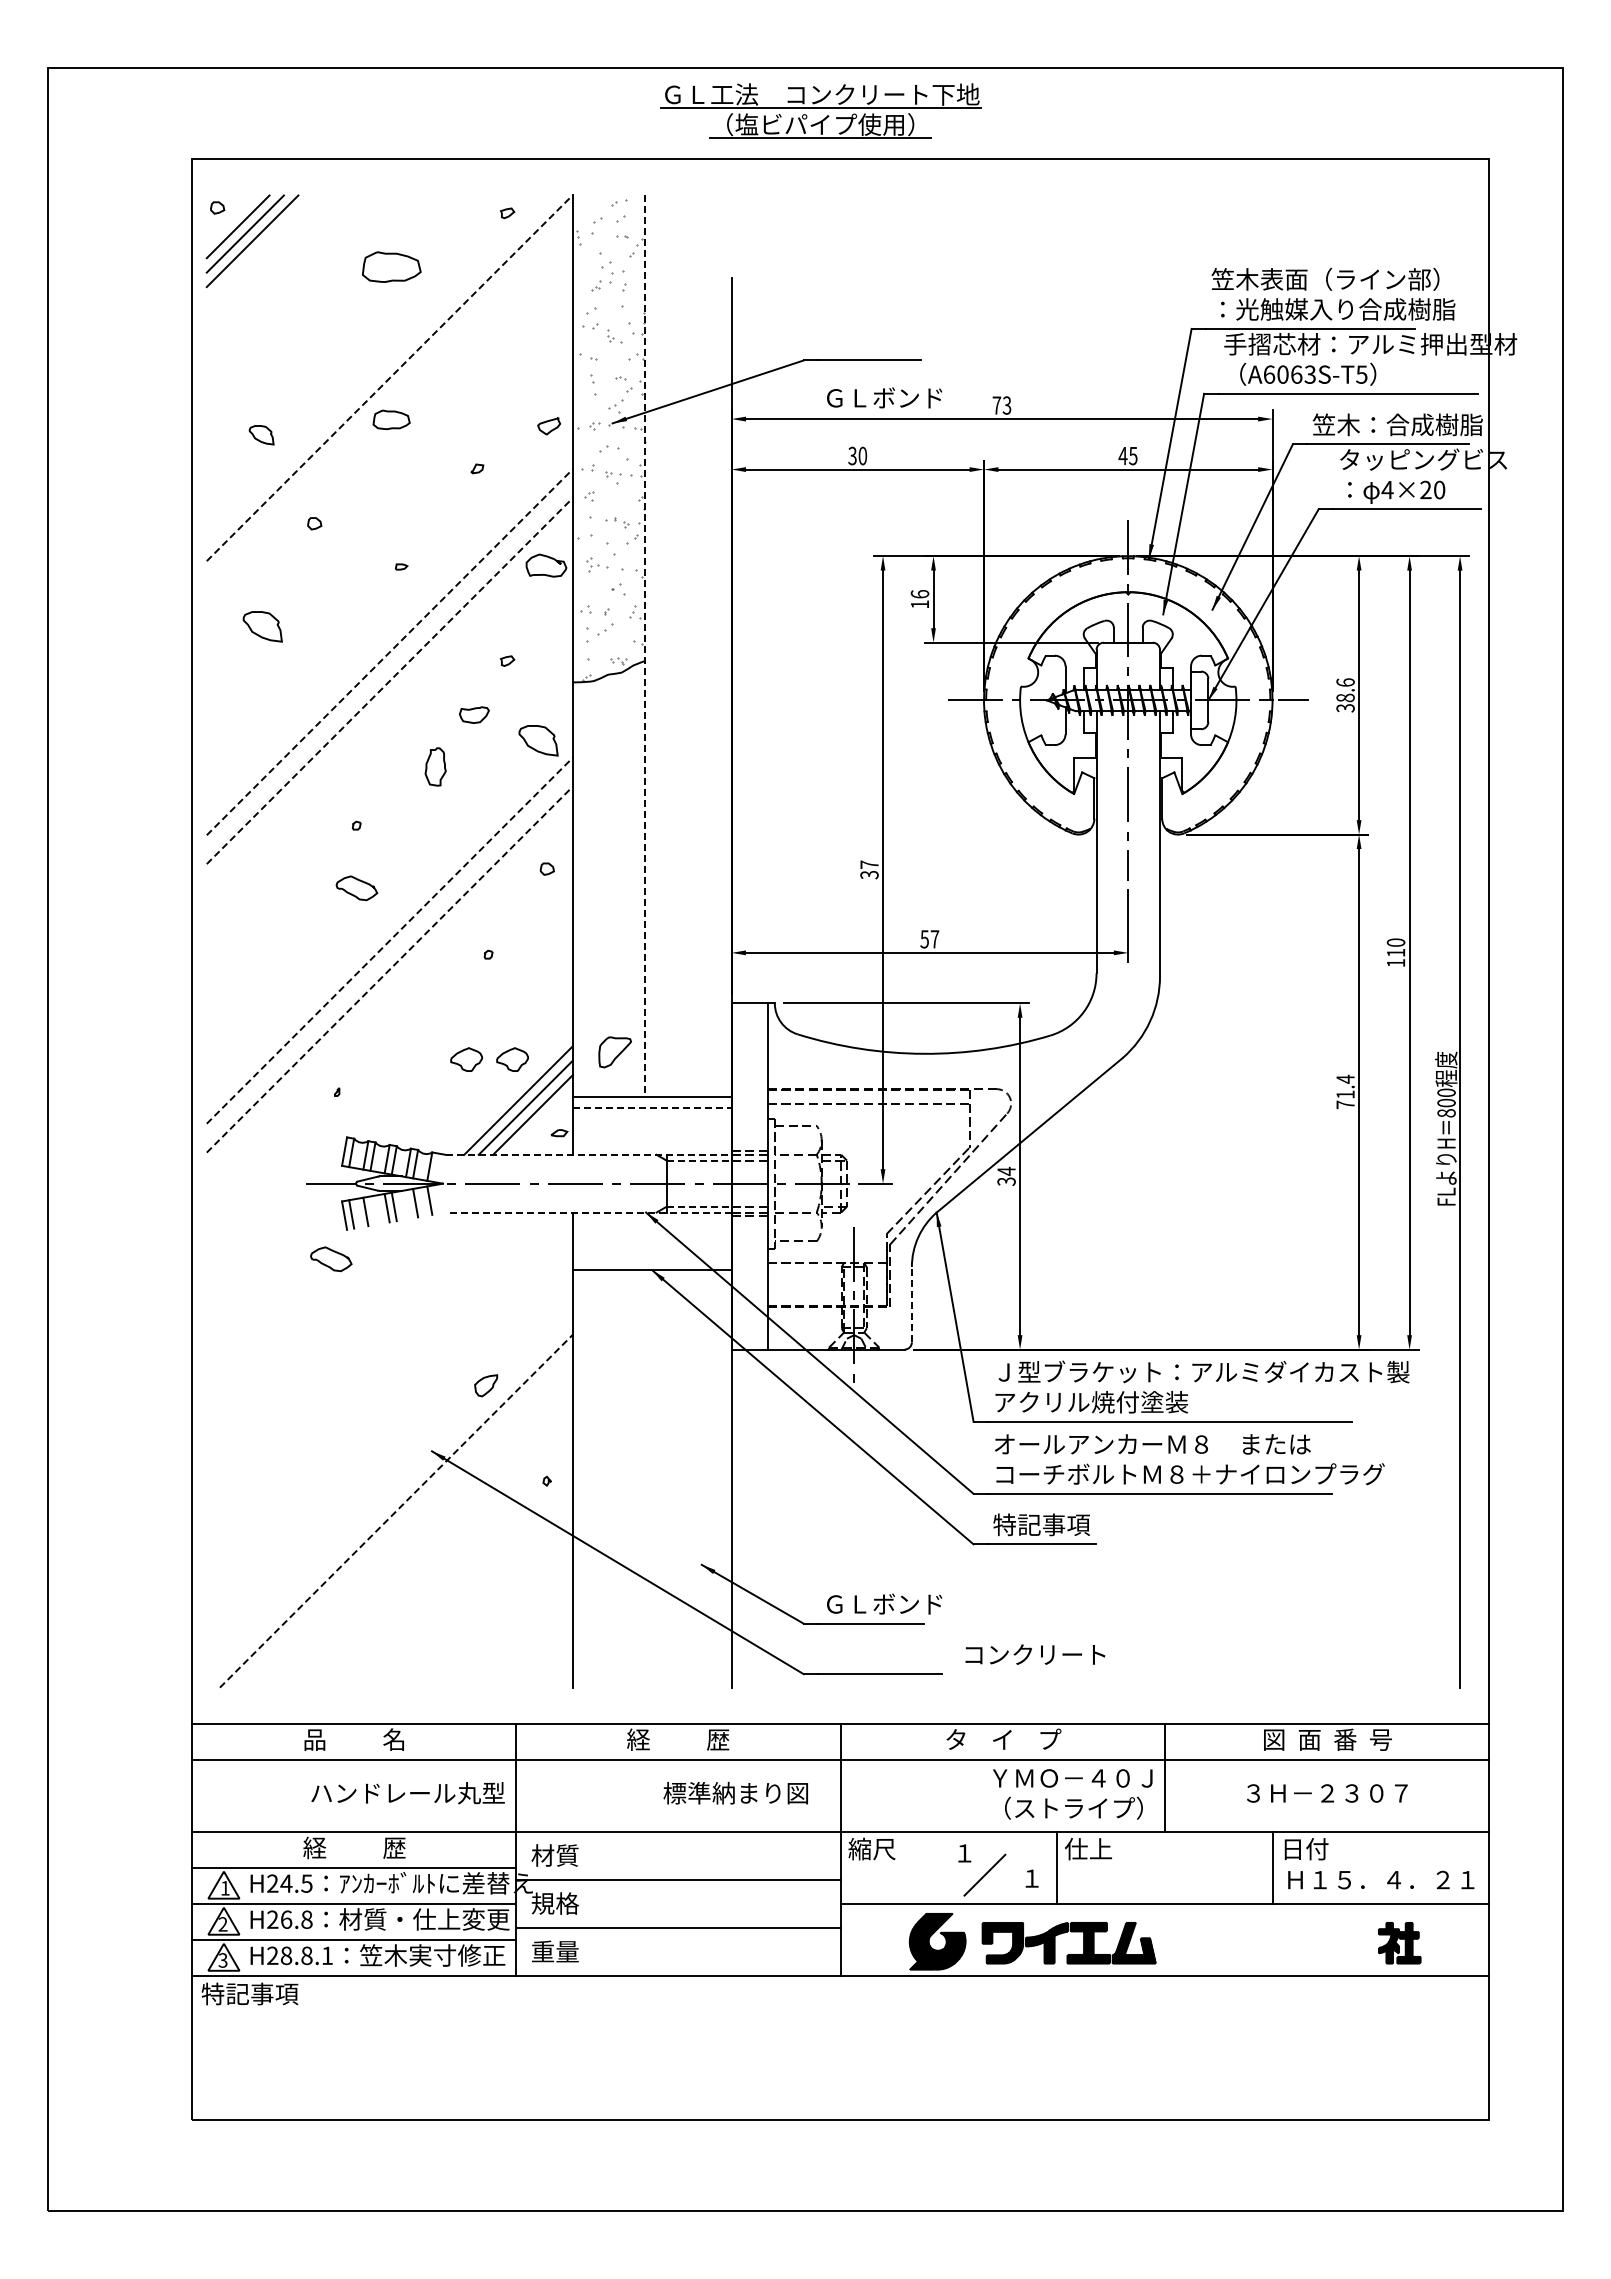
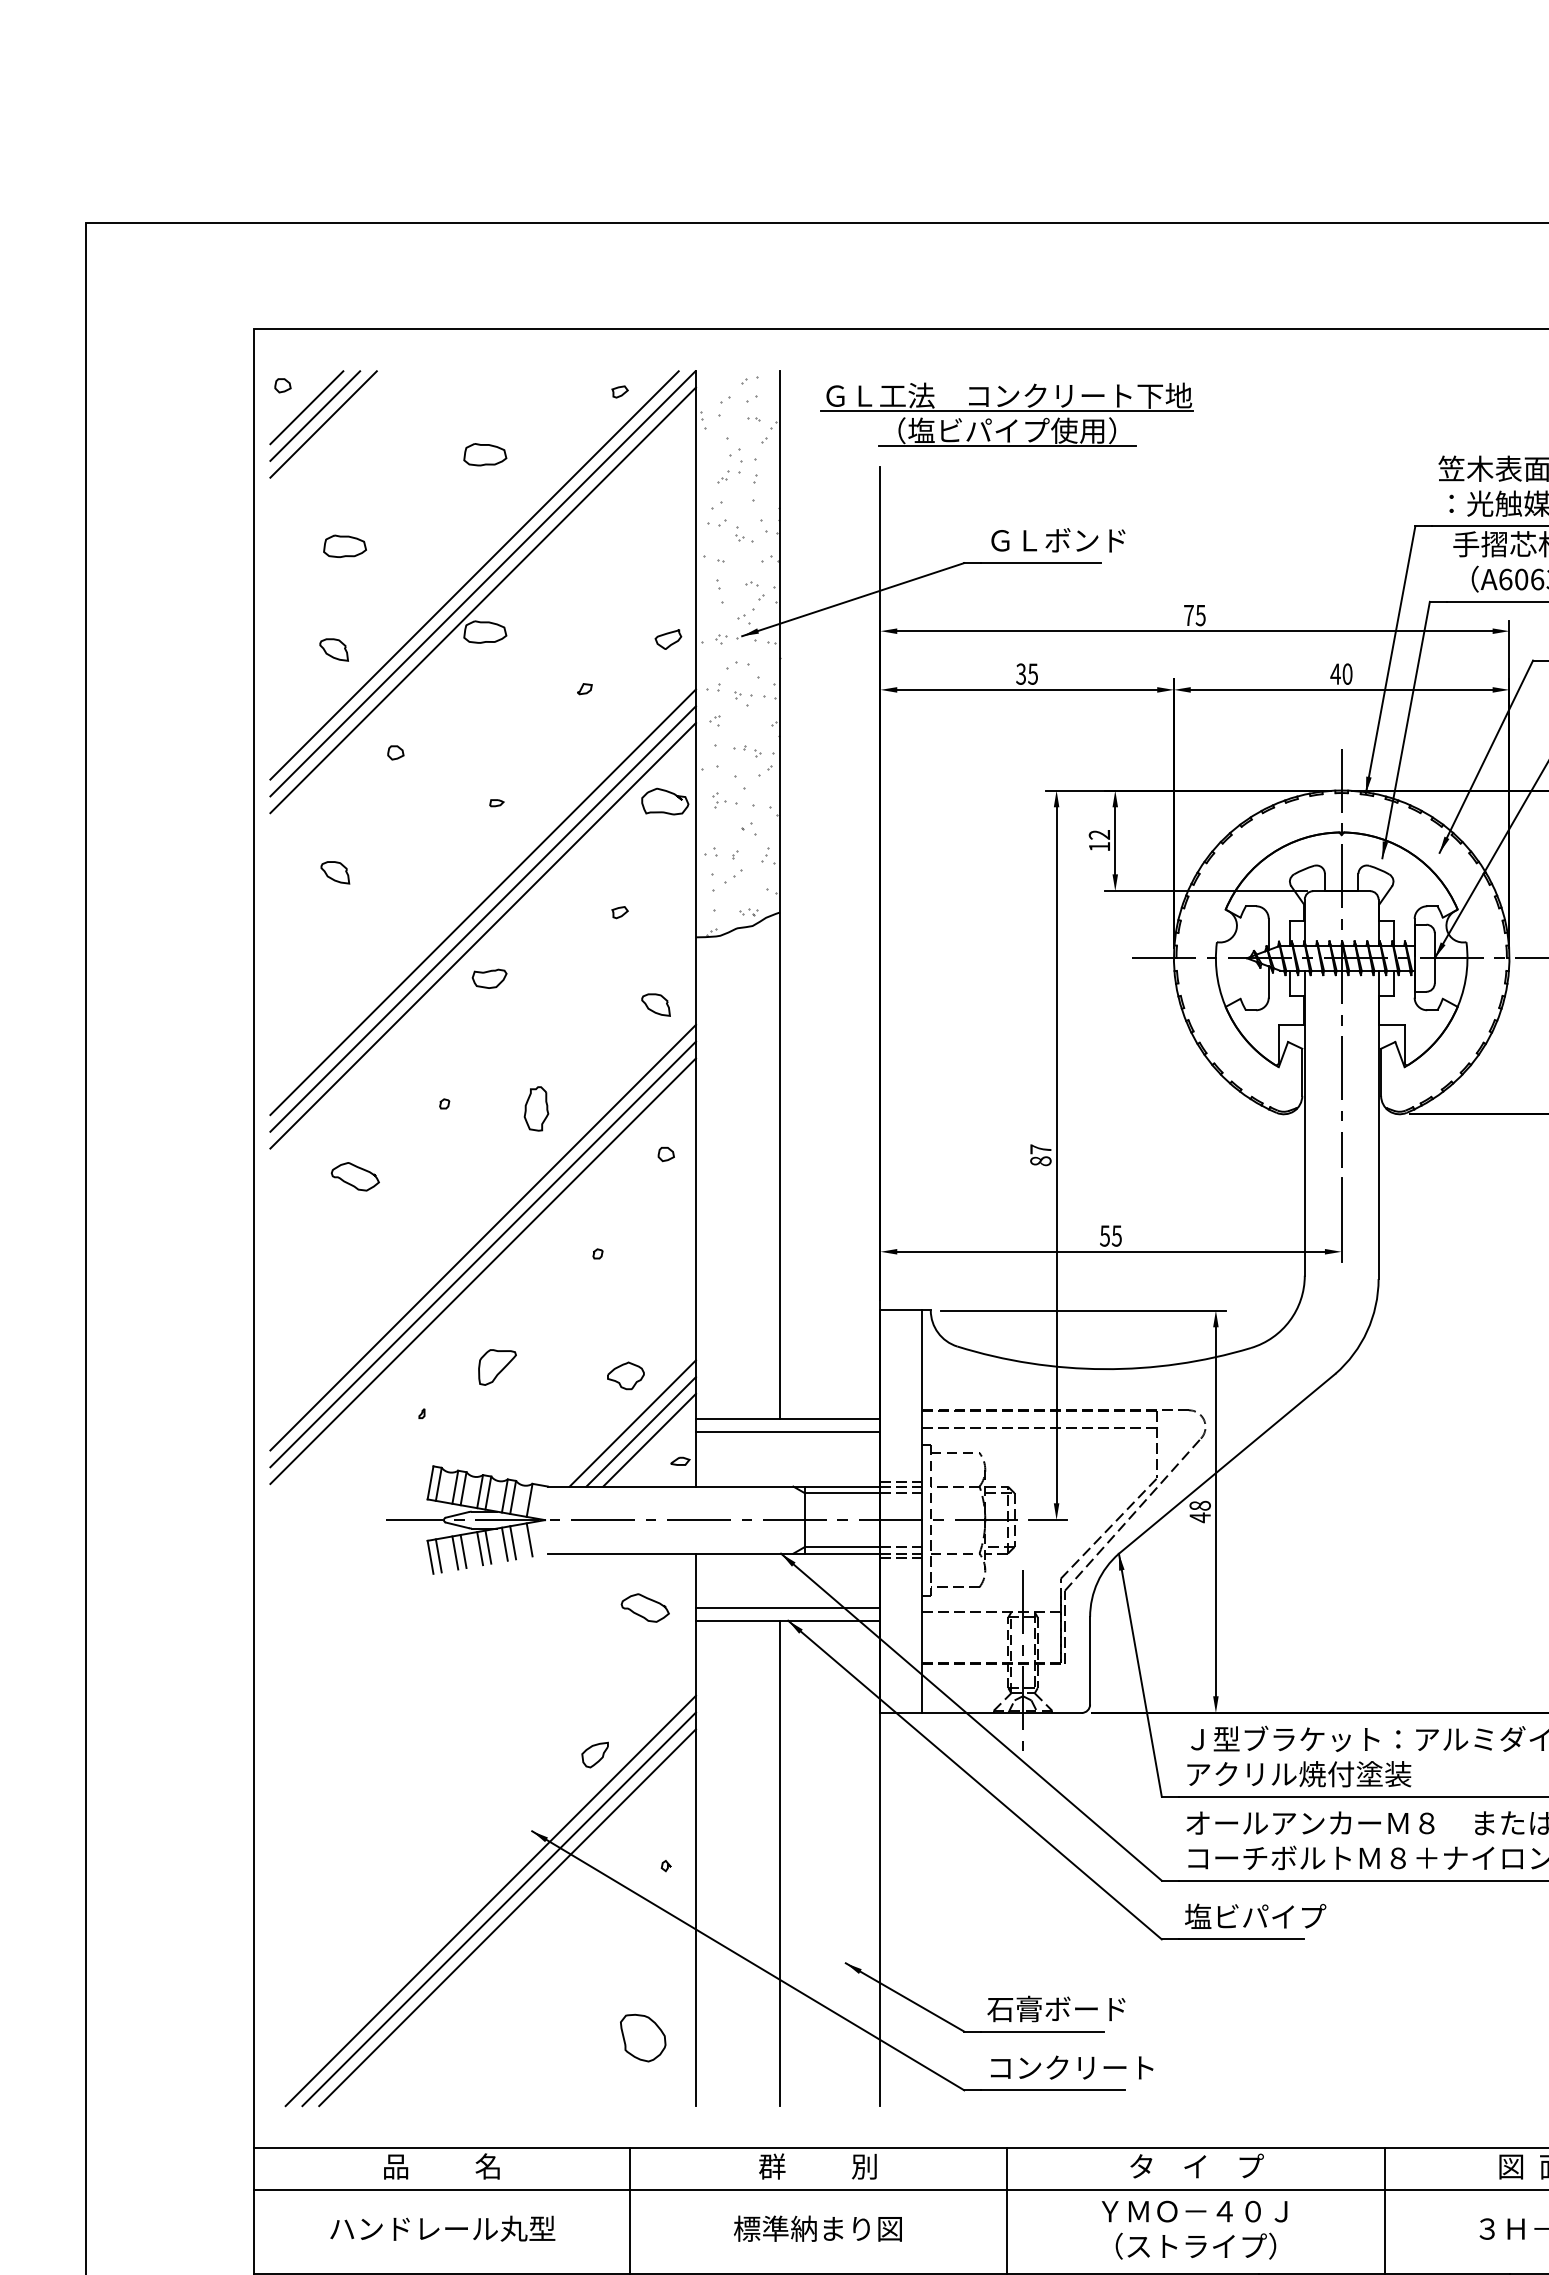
part: (820, 110) -> (1007, 414), moved
part: (391, 267) -> (485, 454), size x0.62
part: (271, 345) -> (345, 545), added
line: (382, 370) -> (474, 574), added
line: (389, 378) -> (482, 584), dashed -> solid
line: (389, 392) -> (482, 600), added
text: (884, 397) -> (1058, 539), moved
text: (1007, 405) -> (1201, 615), 73 -> 75
text: (862, 455) -> (1032, 673), 30 -> 35
text: (1133, 455) -> (1347, 673), 45 -> 40
text: (919, 594) -> (1098, 835), 16 -> 12
part: (262, 626) -> (335, 872), size x0.62
line: (645, 646) -> (780, 895), dashed -> solid
line: (389, 652) -> (482, 902), dashed -> solid
line: (389, 666) -> (482, 918), added
line: (389, 681) -> (482, 936), dashed -> solid
part: (474, 714) -> (489, 978), moved
part: (538, 740) -> (656, 1004), size x0.62
part: (435, 766) -> (536, 1108), moved
text: (869, 874) -> (1040, 1160), 37 -> 87
part: (356, 888) -> (354, 1176), moved
text: (934, 939) -> (1116, 1236), 57 -> 55
line: (389, 940) -> (482, 1237), dashed -> solid
line: (389, 955) -> (482, 1254), added
line: (389, 969) -> (482, 1271), dashed -> solid
part: (614, 1052) -> (496, 1367), moved
part: (466, 1059) -> (572, 1375), removed
line: (652, 1107) -> (788, 1431), dashed -> solid
line: (588, 1154) -> (714, 1486), dashed -> solid
line: (699, 1160) -> (843, 1493), dashed -> solid
text: (1006, 1176) -> (1200, 1511), 34 -> 48
line: (408, 1204) -> (504, 1544), added
line: (699, 1206) -> (843, 1546), dashed -> solid
line: (372, 1210) -> (463, 1551), added
line: (588, 1212) -> (714, 1553), dashed -> solid
part: (331, 1259) -> (645, 1608), moved
line: (651, 1259) -> (787, 1608), added
line: (911, 1304) -> (1089, 1660), dashed -> solid
line: (645, 1478) -> (780, 1862), added
line: (396, 1511) -> (490, 1901), dashed -> solid
line: (403, 1518) -> (499, 1909), added
text: (1053, 1524) -> (1254, 1916), 特記事項 -> 塩ビパイプ
line: (410, 1525) -> (507, 1917), added
text: (870, 1603) -> (1042, 2008), ＧＬボンド -> 石膏ボード
part: (527, 1629) -> (643, 2038), added
text: (1035, 1654) -> (1072, 2067), moved
text: (678, 1739) -> (818, 2166), 経          歴 -> 群          別
text: (735, 1792) -> (817, 2227), moved
text: (407, 1793) -> (442, 2229), moved
text: (1072, 1794) -> (1194, 2230), moved

